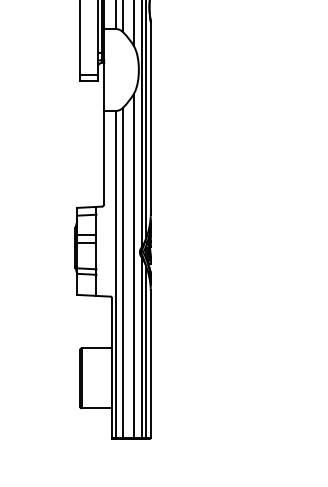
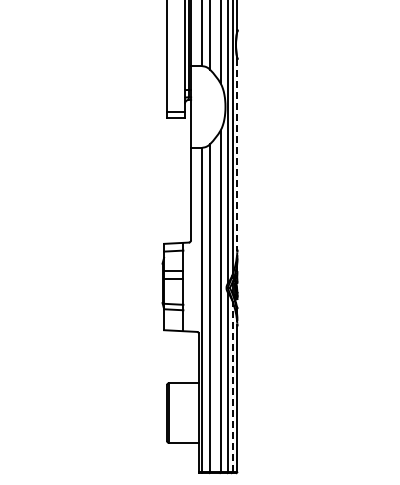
line: (150, 117) -> (237, 154), solid -> dashed
line: (145, 351) -> (232, 386), solid -> dashed

